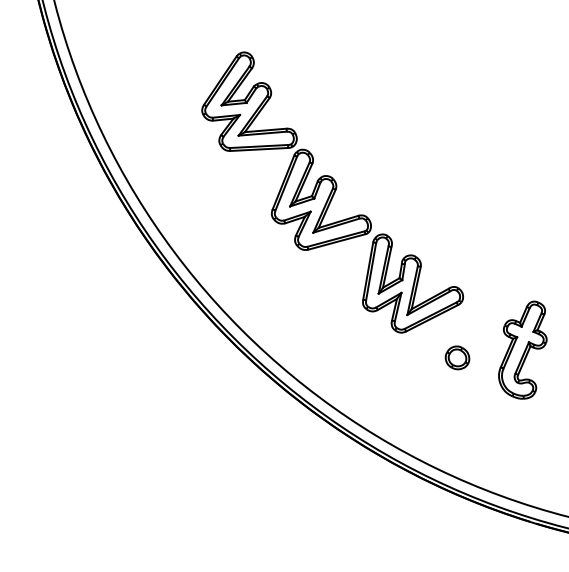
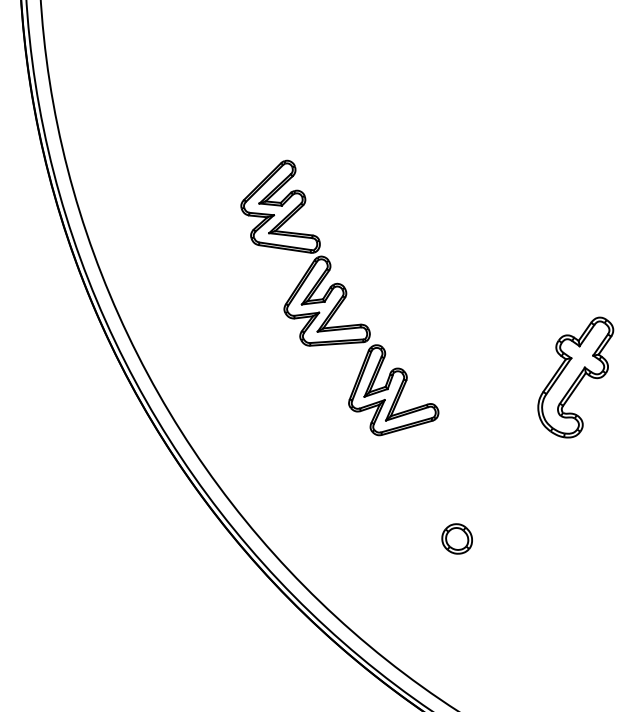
part: (332, 192) -> (341, 299), size x0.7
part: (522, 349) -> (574, 375), moved

